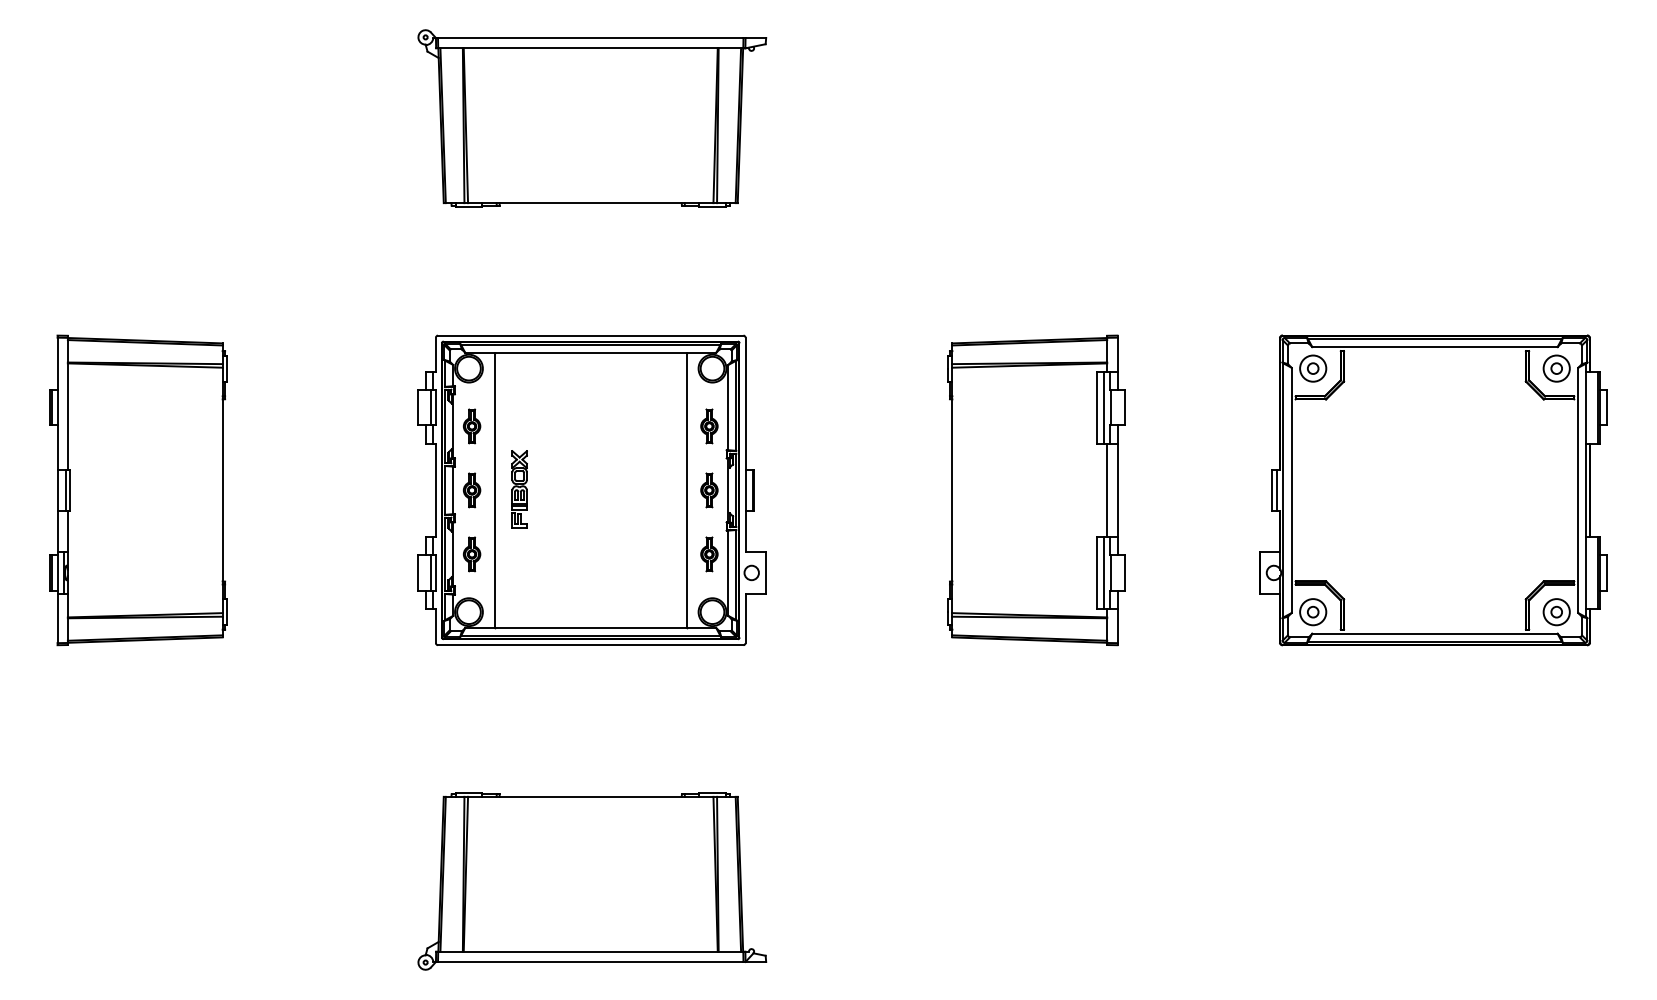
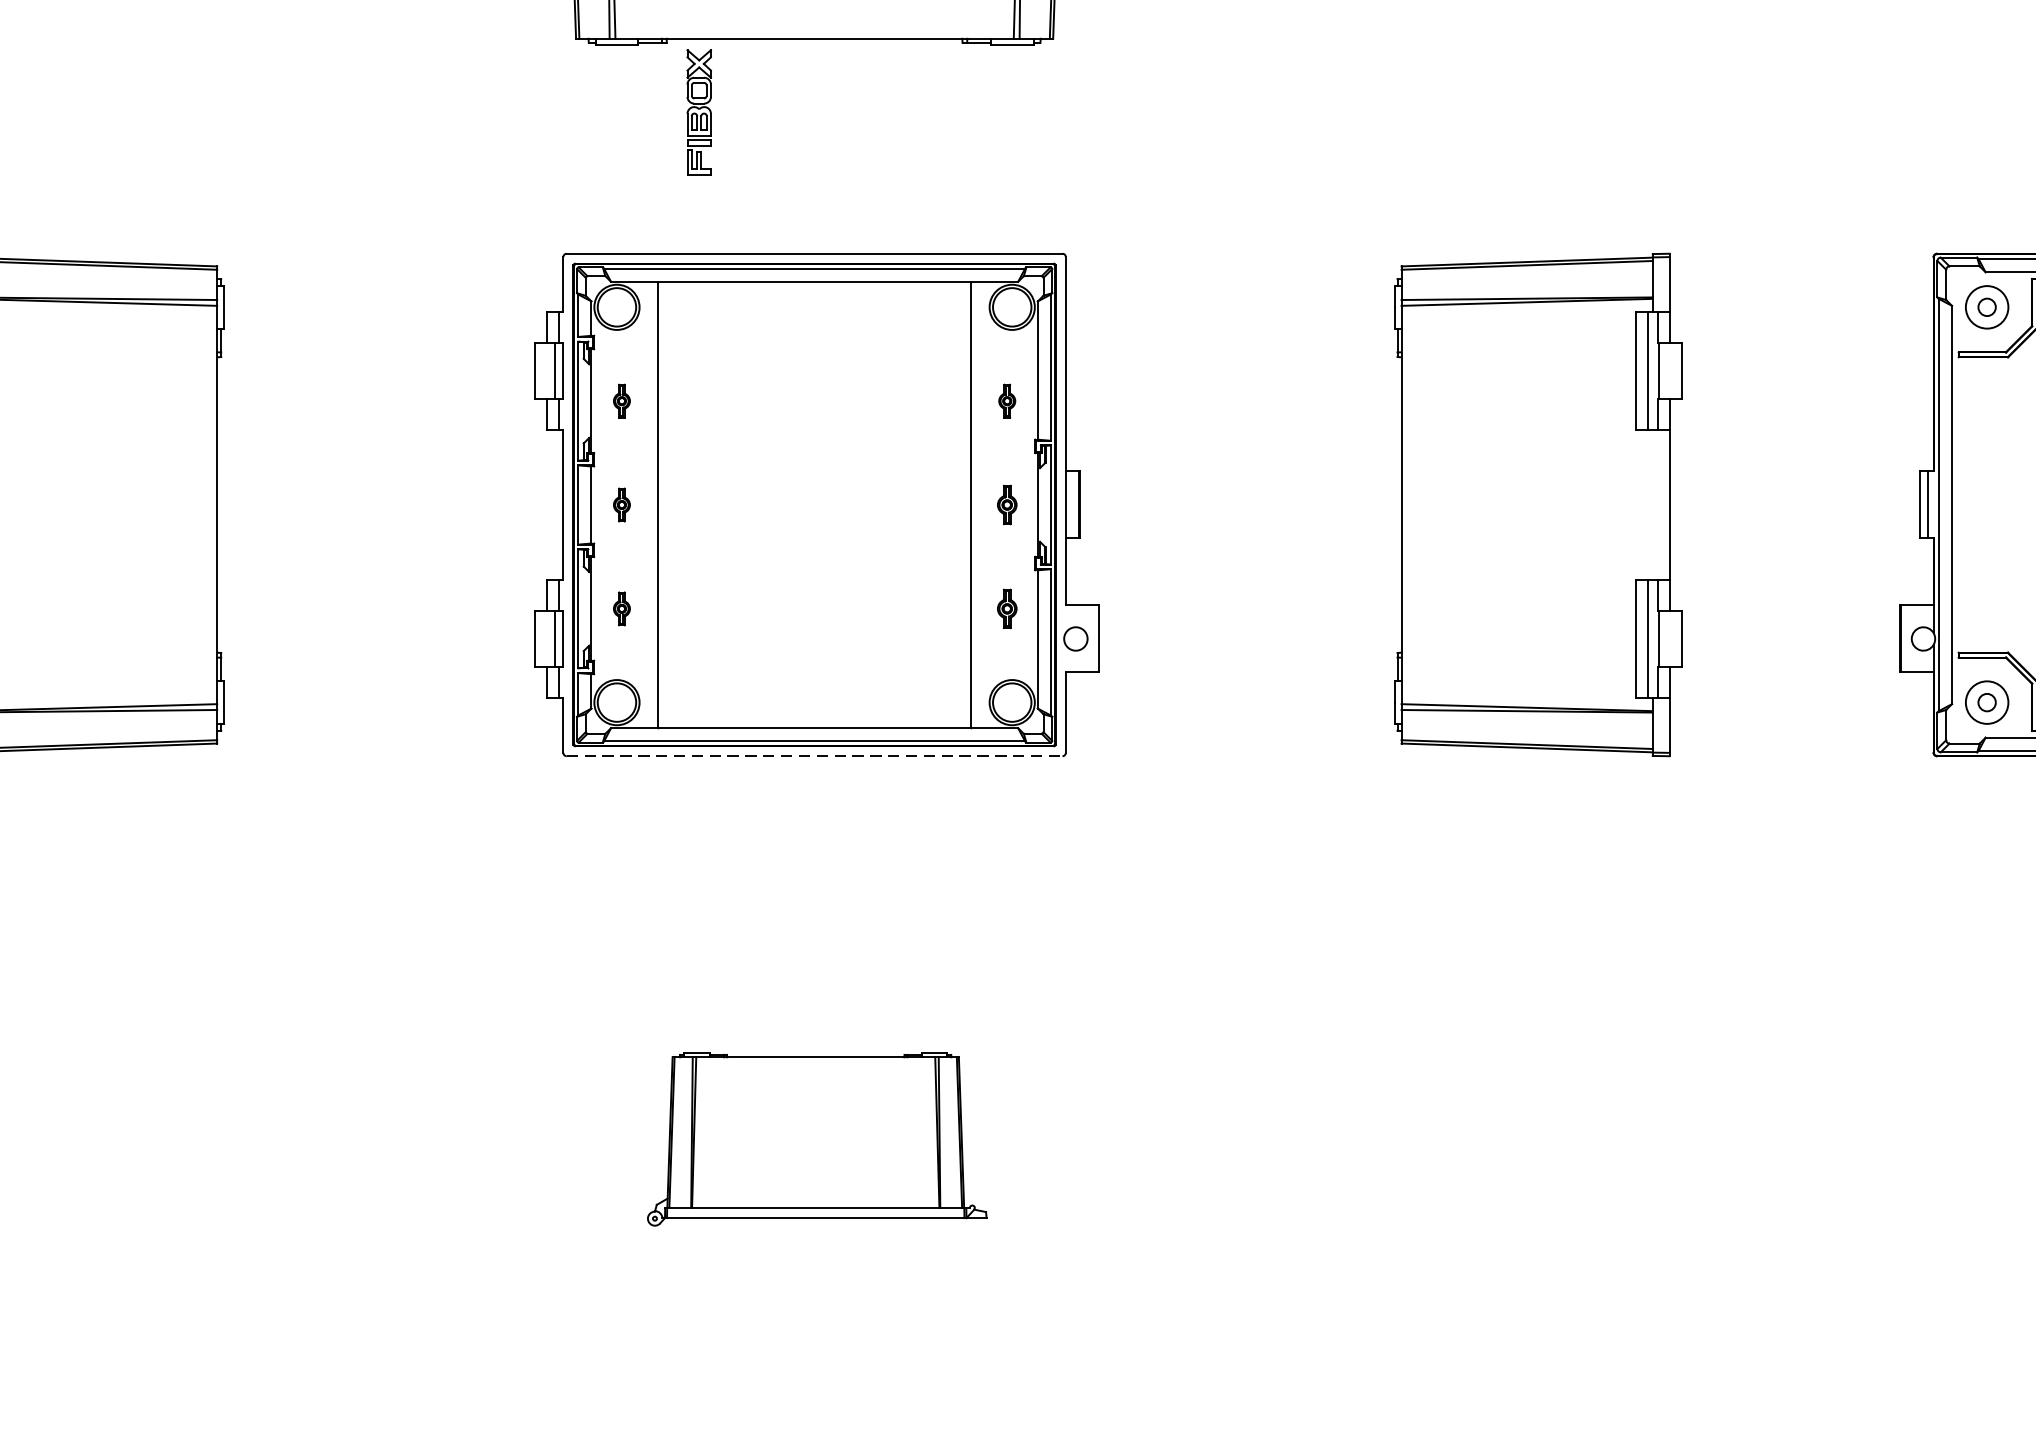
part: (471, 426) -> (621, 401), size x0.6
part: (709, 426) -> (1007, 401), size x0.6
part: (519, 489) -> (698, 112), moved
line: (1107, 489) -> (1653, 503), removed
part: (471, 490) -> (621, 505), size x0.6
part: (709, 490) -> (1007, 505), size x0.7
part: (471, 554) -> (621, 609), size x0.6
part: (709, 554) -> (1007, 609), size x0.7
line: (590, 645) -> (814, 756), solid -> dashed
part: (592, 881) -> (817, 1139), size x0.6

